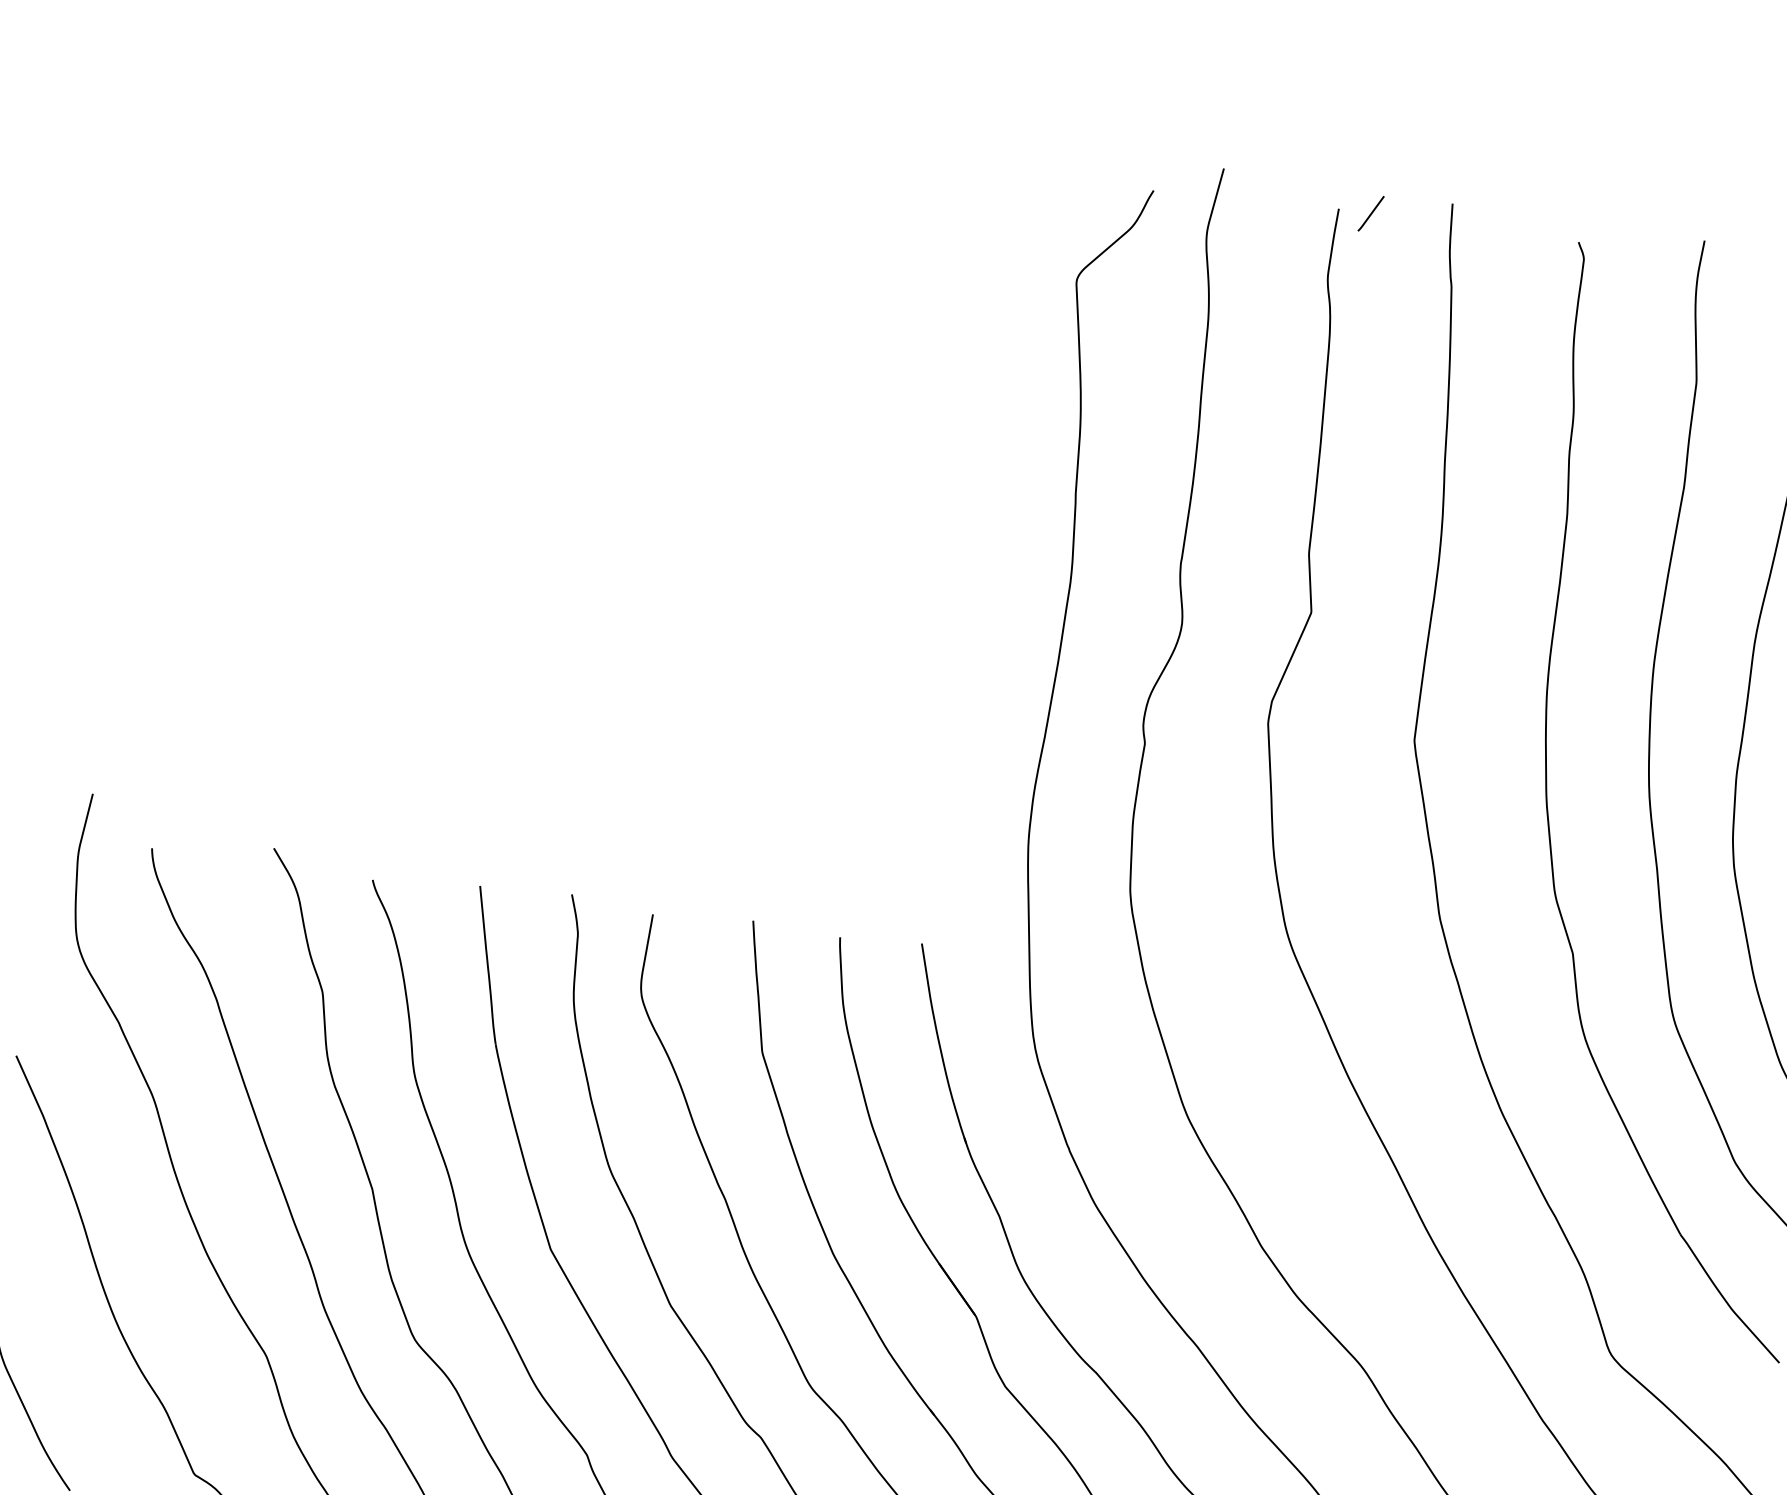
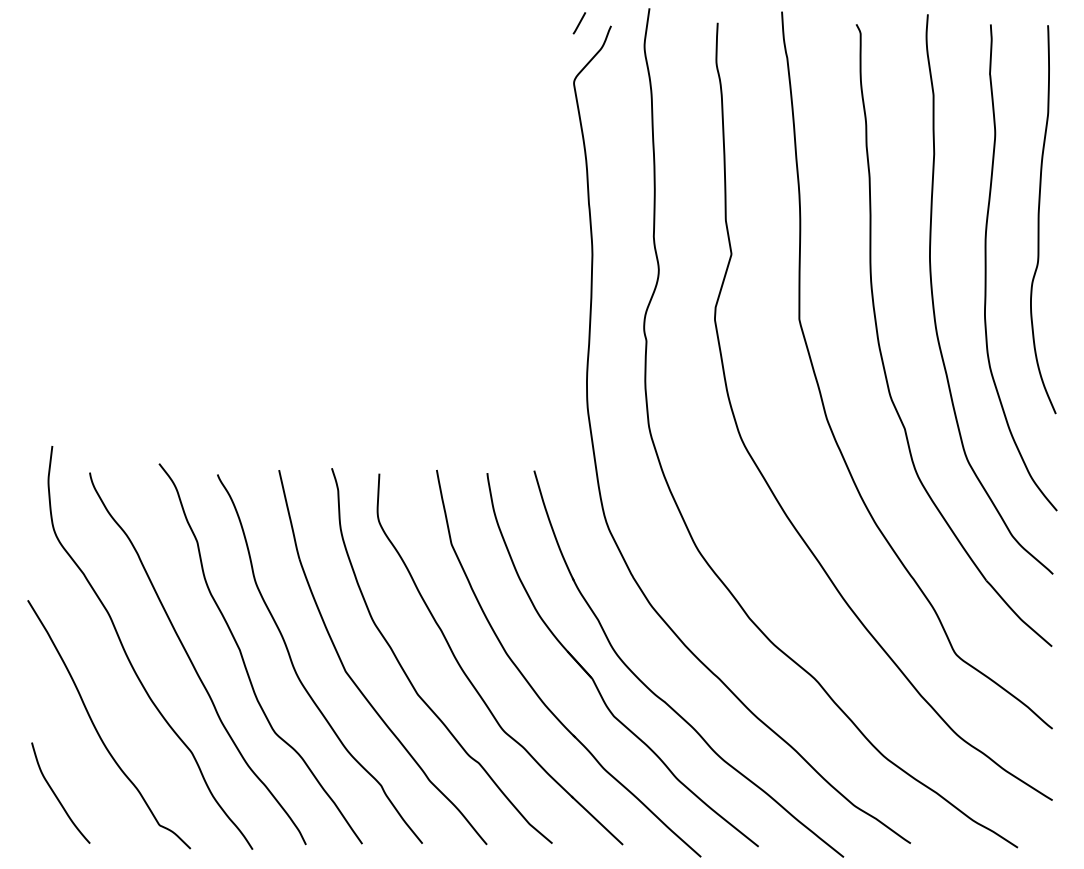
line: (1369, 213) -> (578, 23), moved

